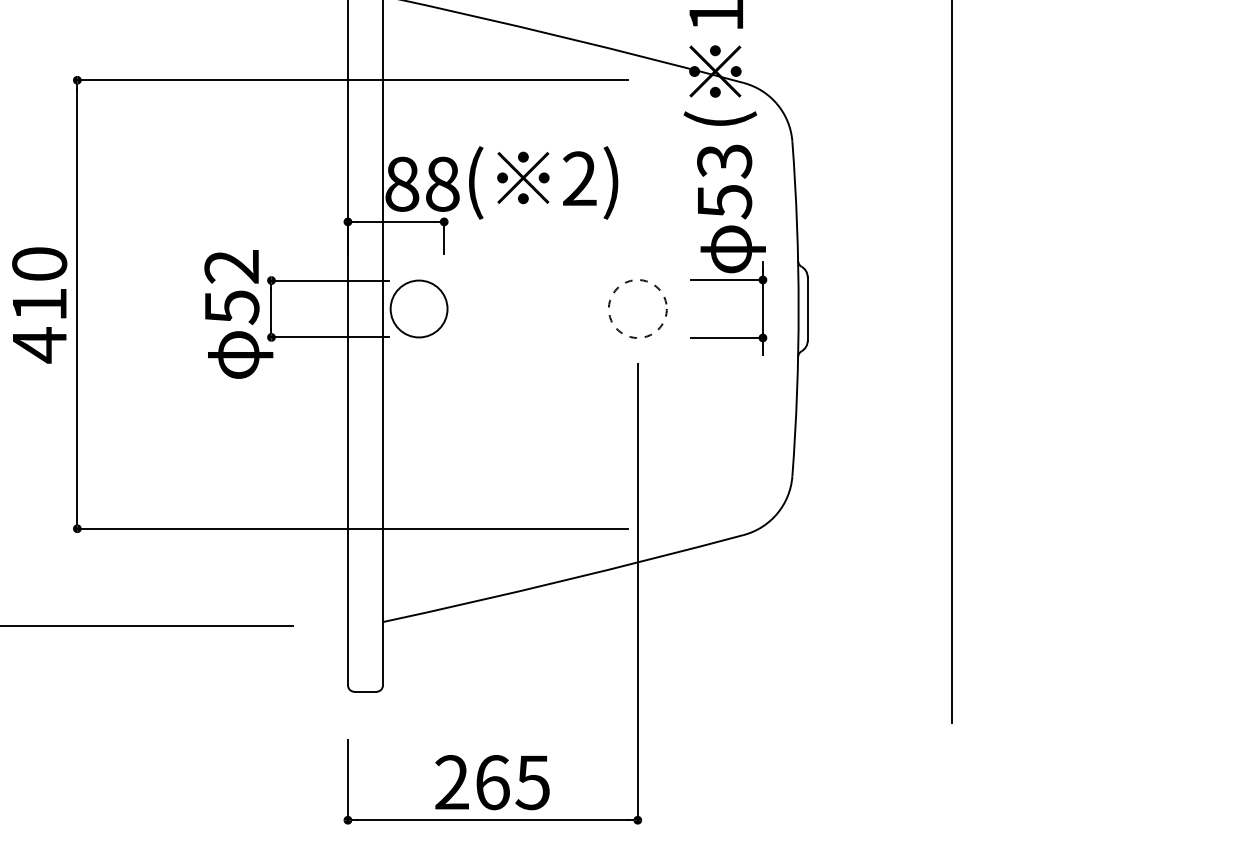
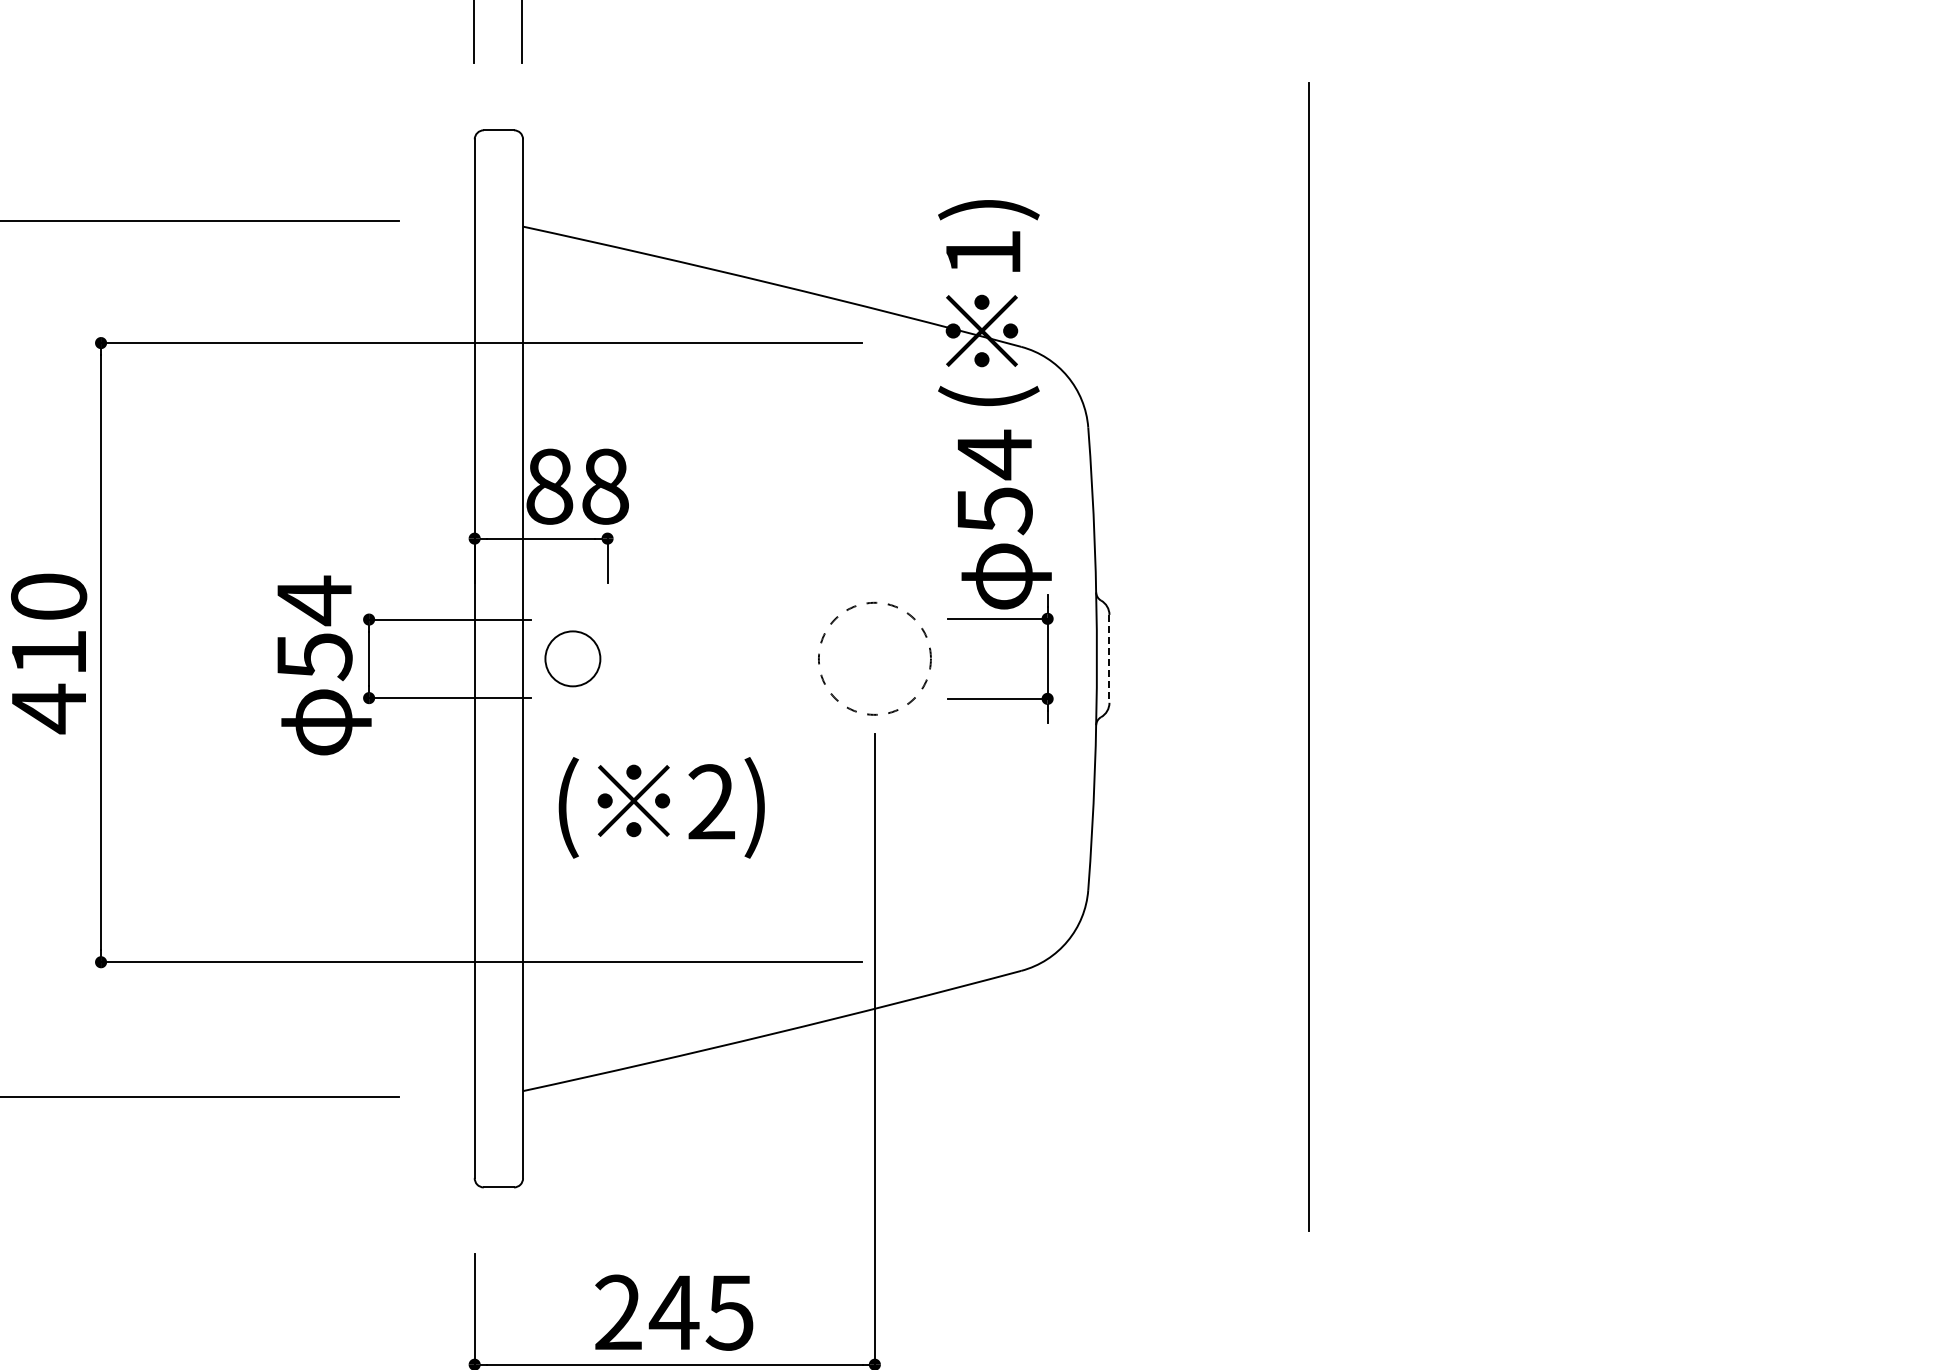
text: (724, 160) -> (994, 454), 53 -> 54
text: (543, 182) -> (661, 807), moved
text: (231, 266) -> (313, 600), 52 -> 54
circle: (418, 308) -> (572, 658), size x0.7
circle: (637, 308) -> (874, 658), size x1.4
line: (807, 308) -> (1109, 658), solid -> dashed
text: (491, 782) -> (673, 1312), 265 -> 245

